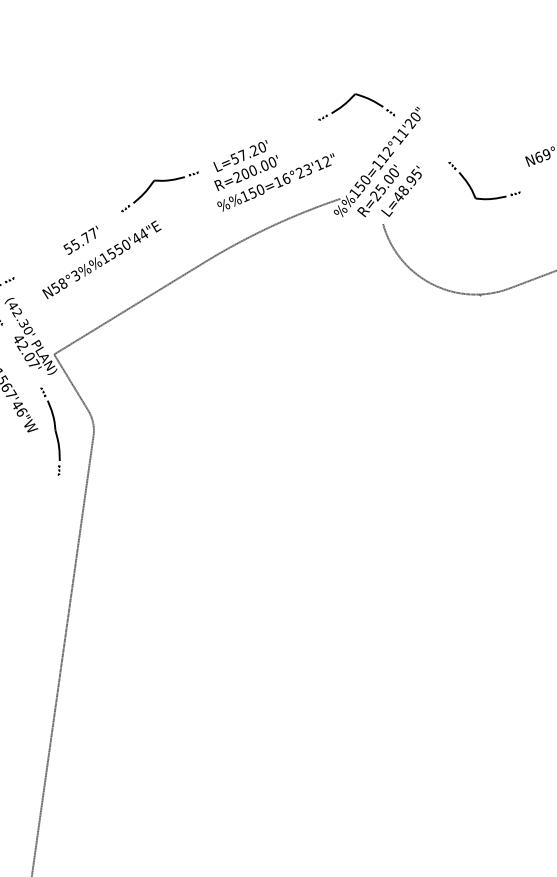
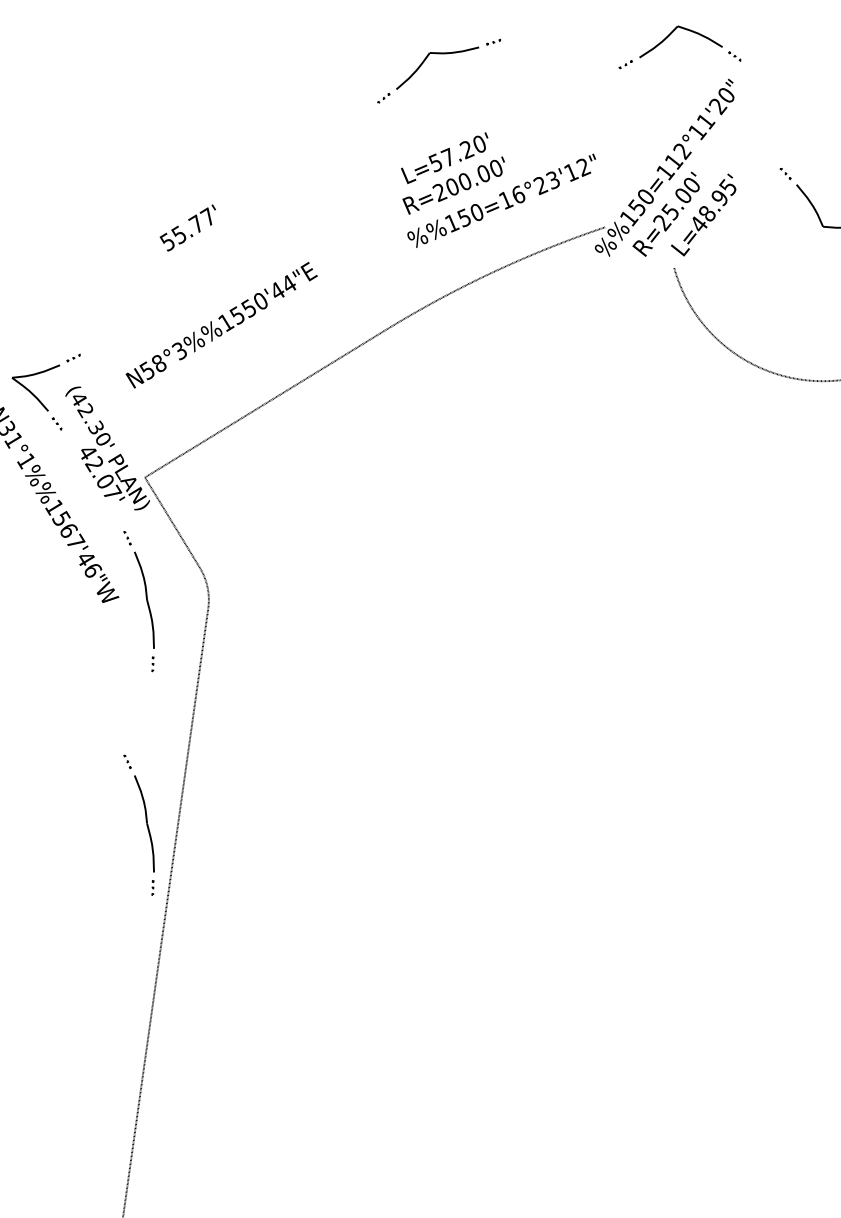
part: (350, 100) -> (669, 36), moved
part: (151, 186) -> (425, 62), moved
text: (80, 239) -> (187, 226), moved
part: (50, 570) -> (139, 825), added

